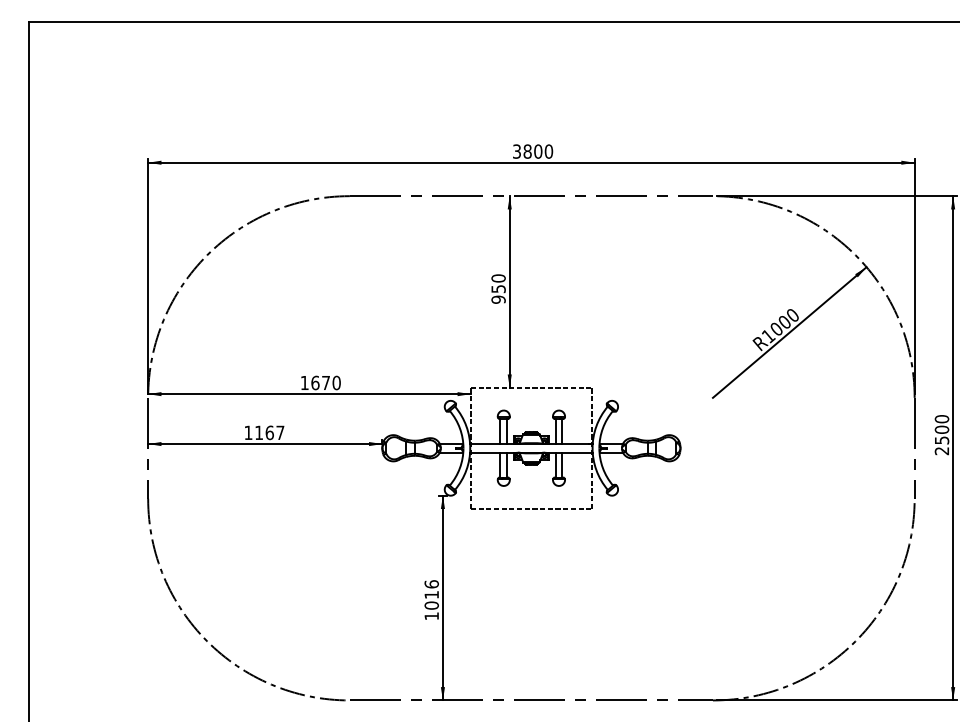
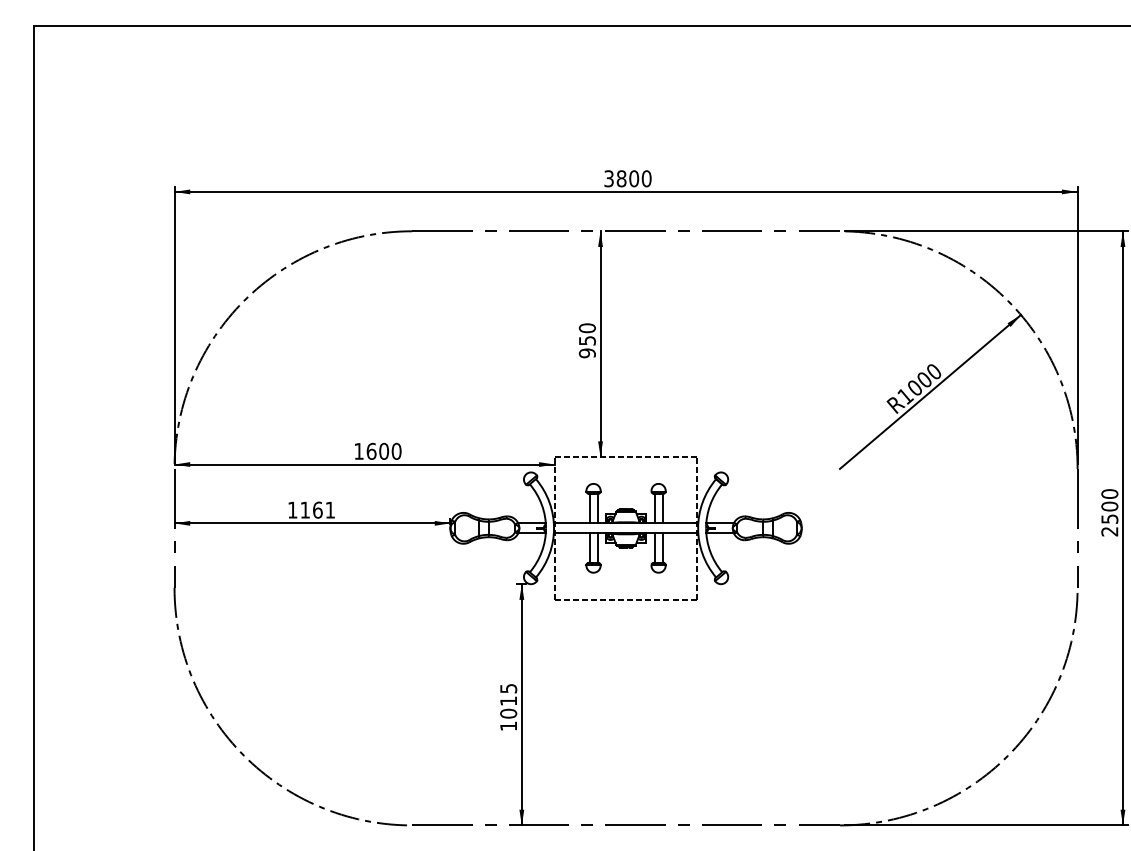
text: (325, 382) -> (383, 450), 1670 -> 1600
text: (280, 432) -> (330, 509), 1167 -> 1161
text: (431, 584) -> (508, 688), 1016 -> 1015

